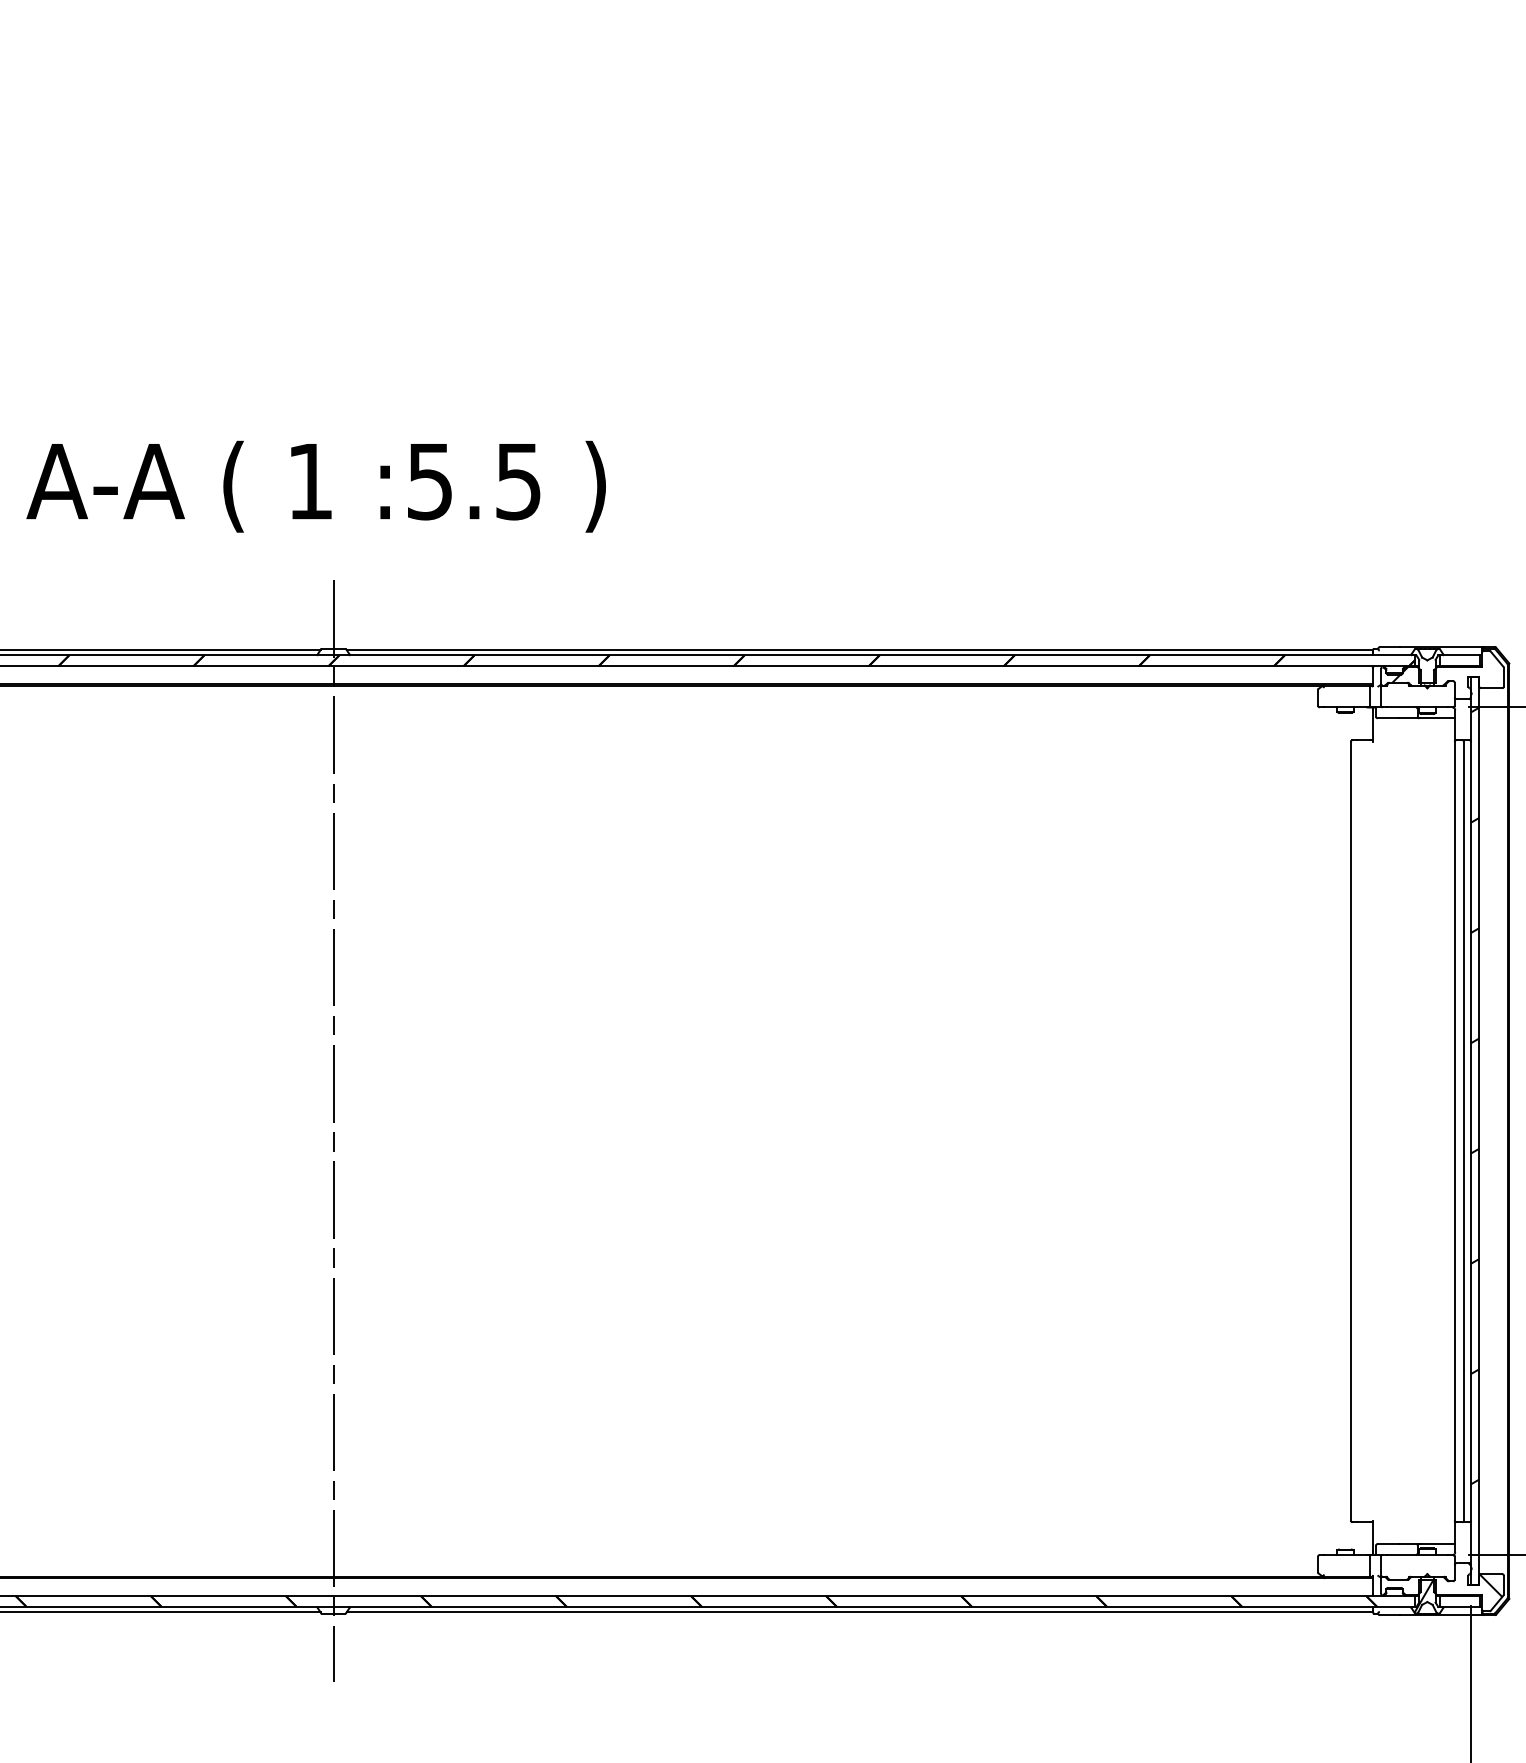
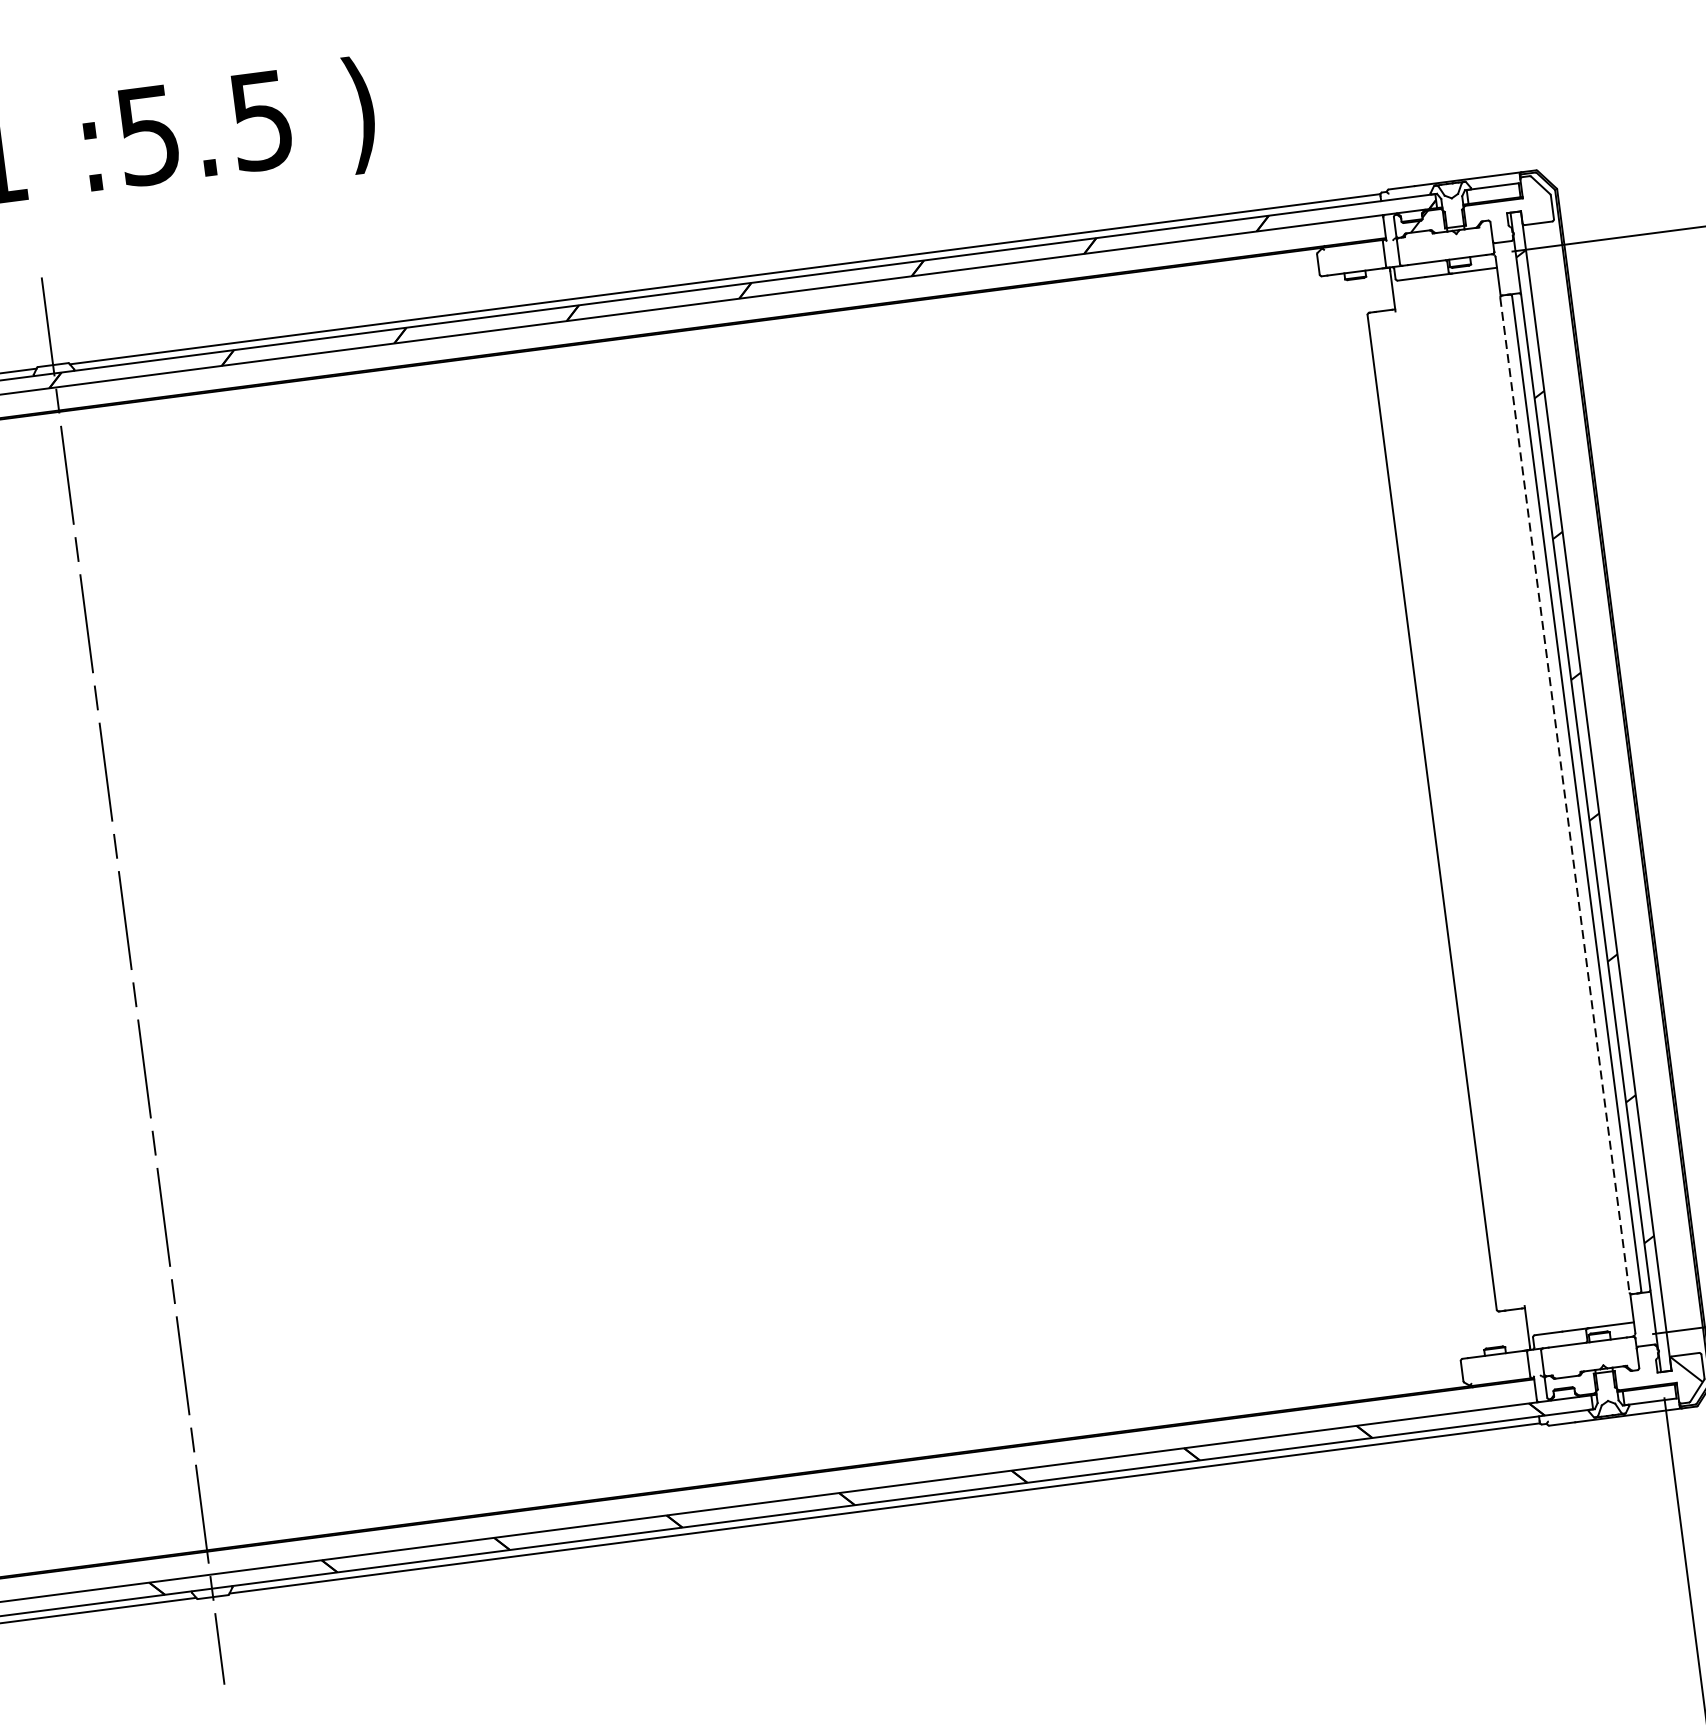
line: (1454, 1131) -> (1564, 795), solid -> dashed
hatch: (1423, 1595) -> (1601, 1393), removed

